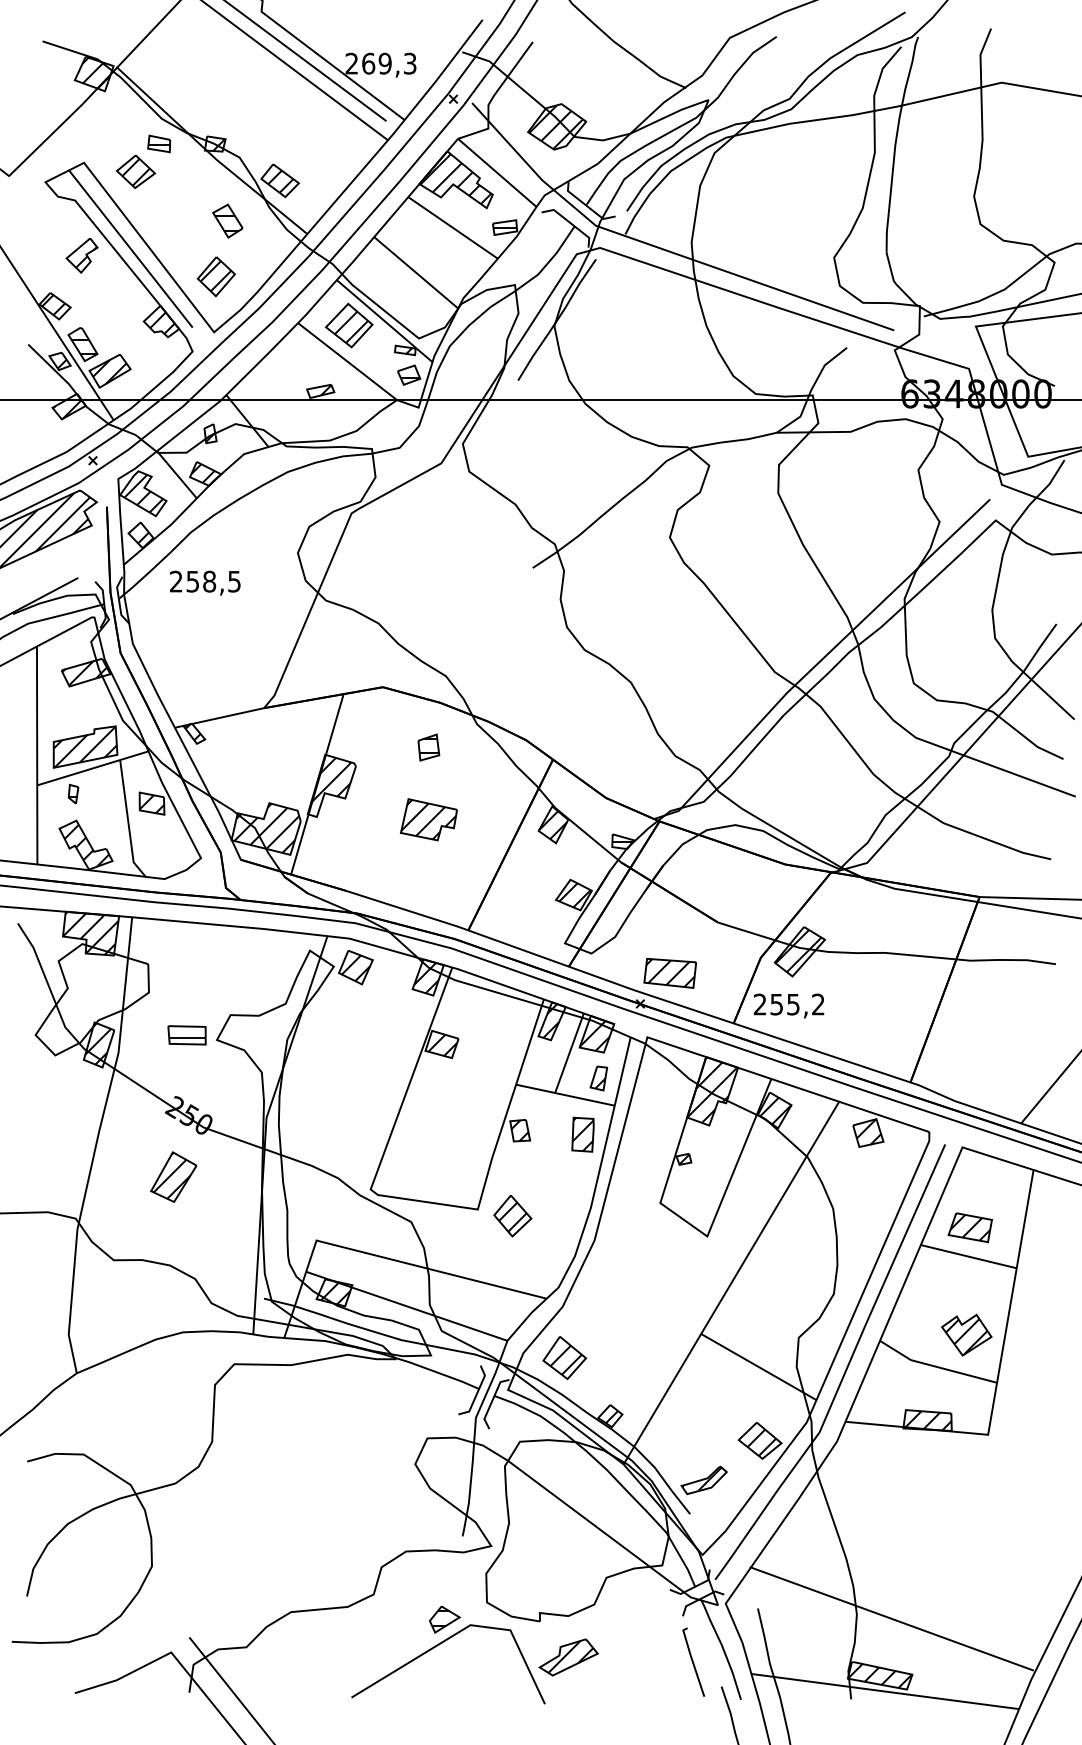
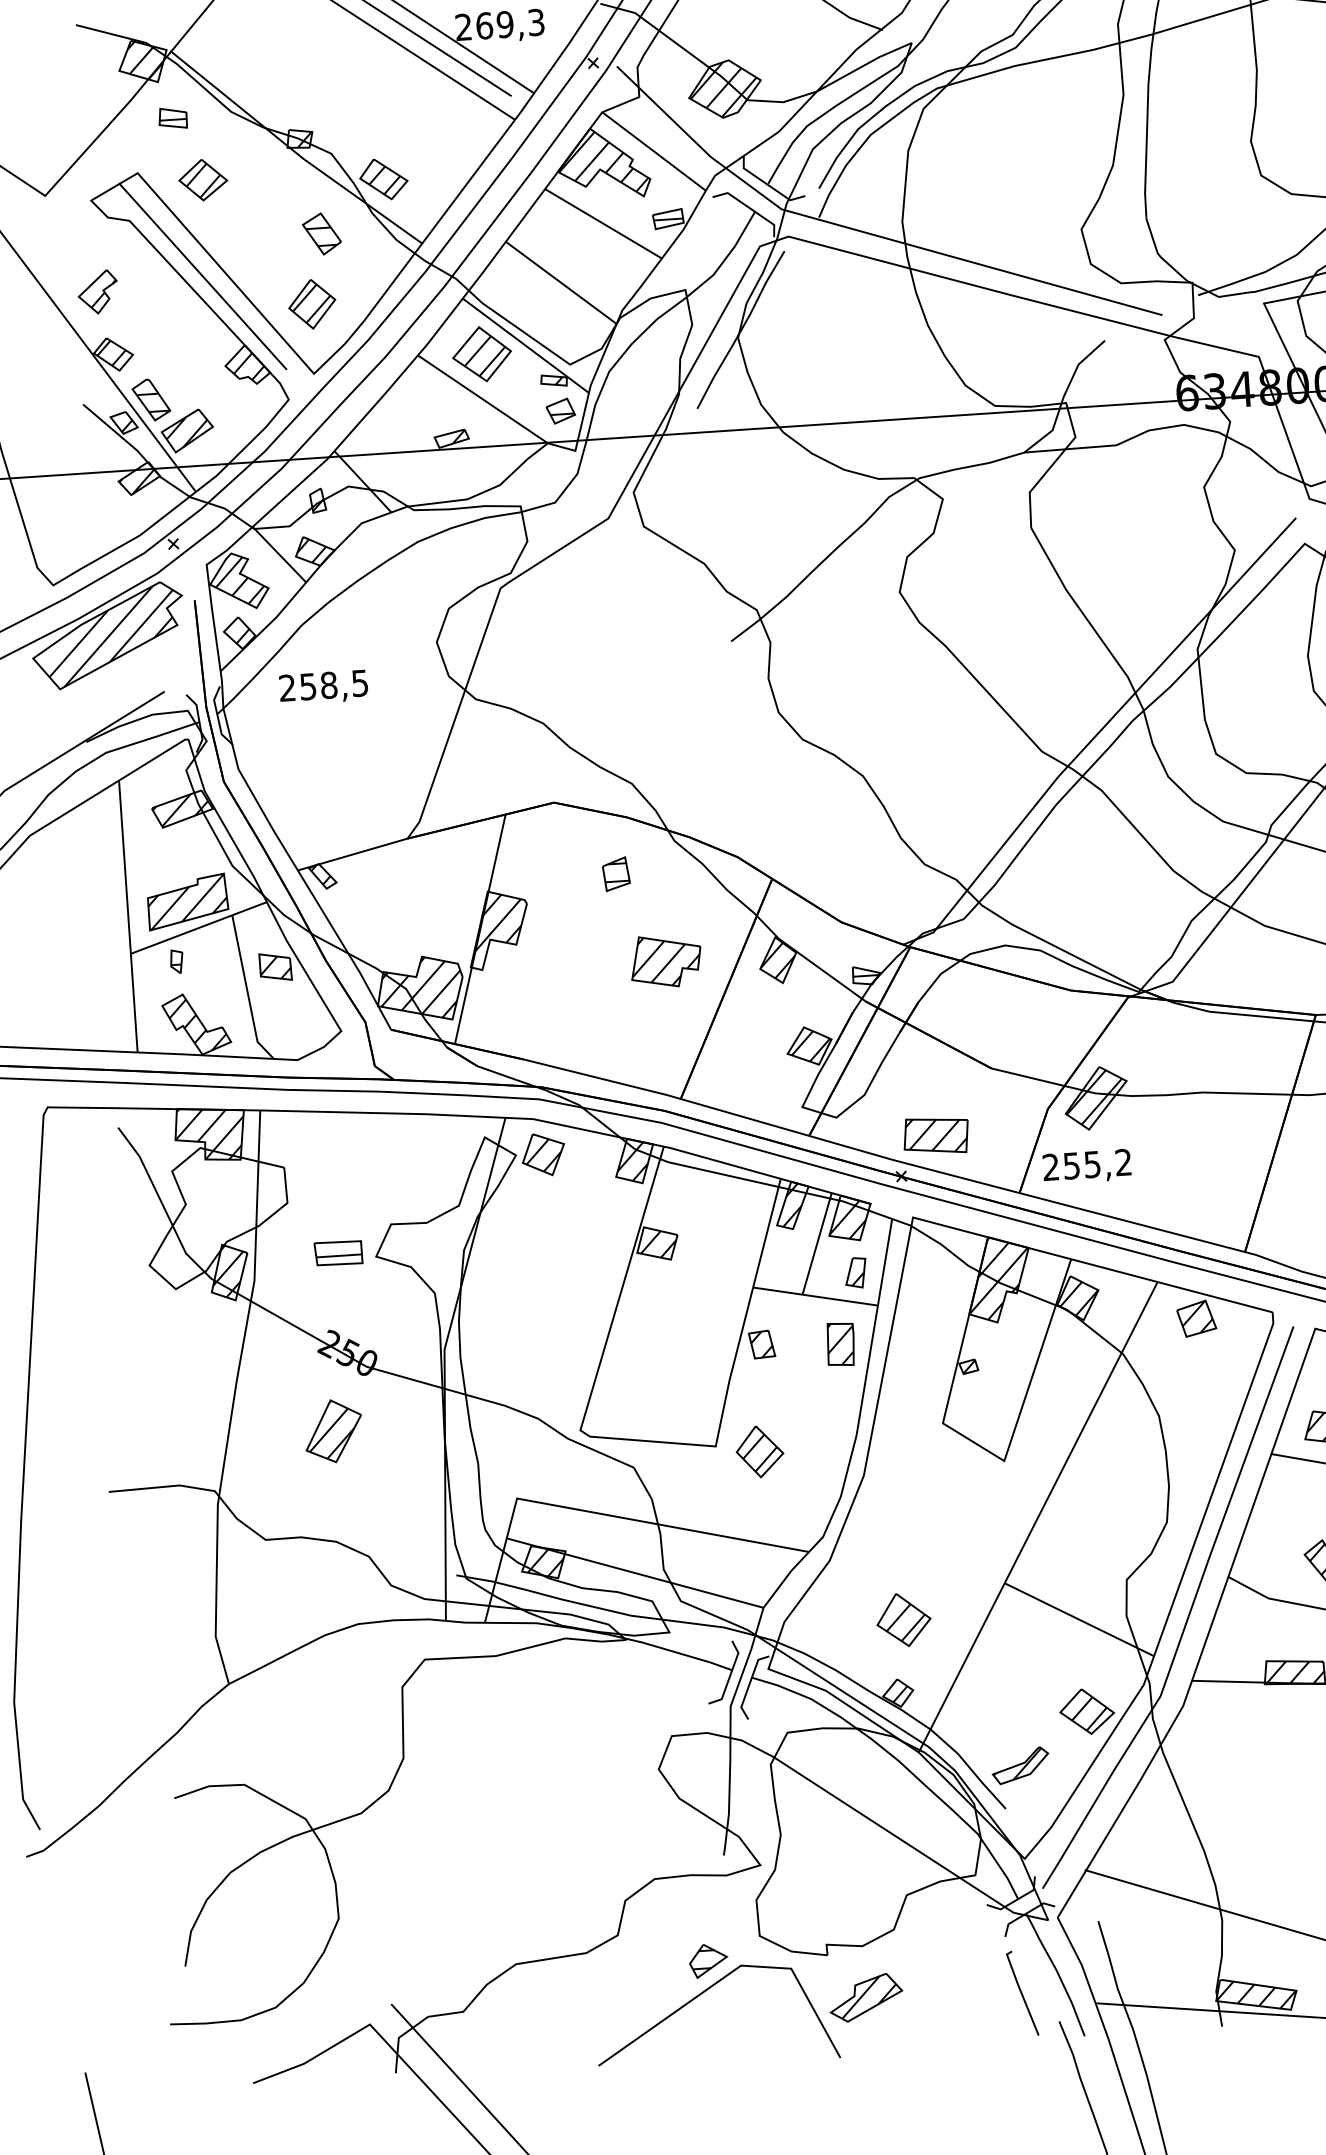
part: (159, 143) -> (173, 117), moved
part: (81, 255) -> (97, 291), moved
part: (428, 819) -> (665, 961), moved
part: (564, 1358) -> (903, 1620), moved

